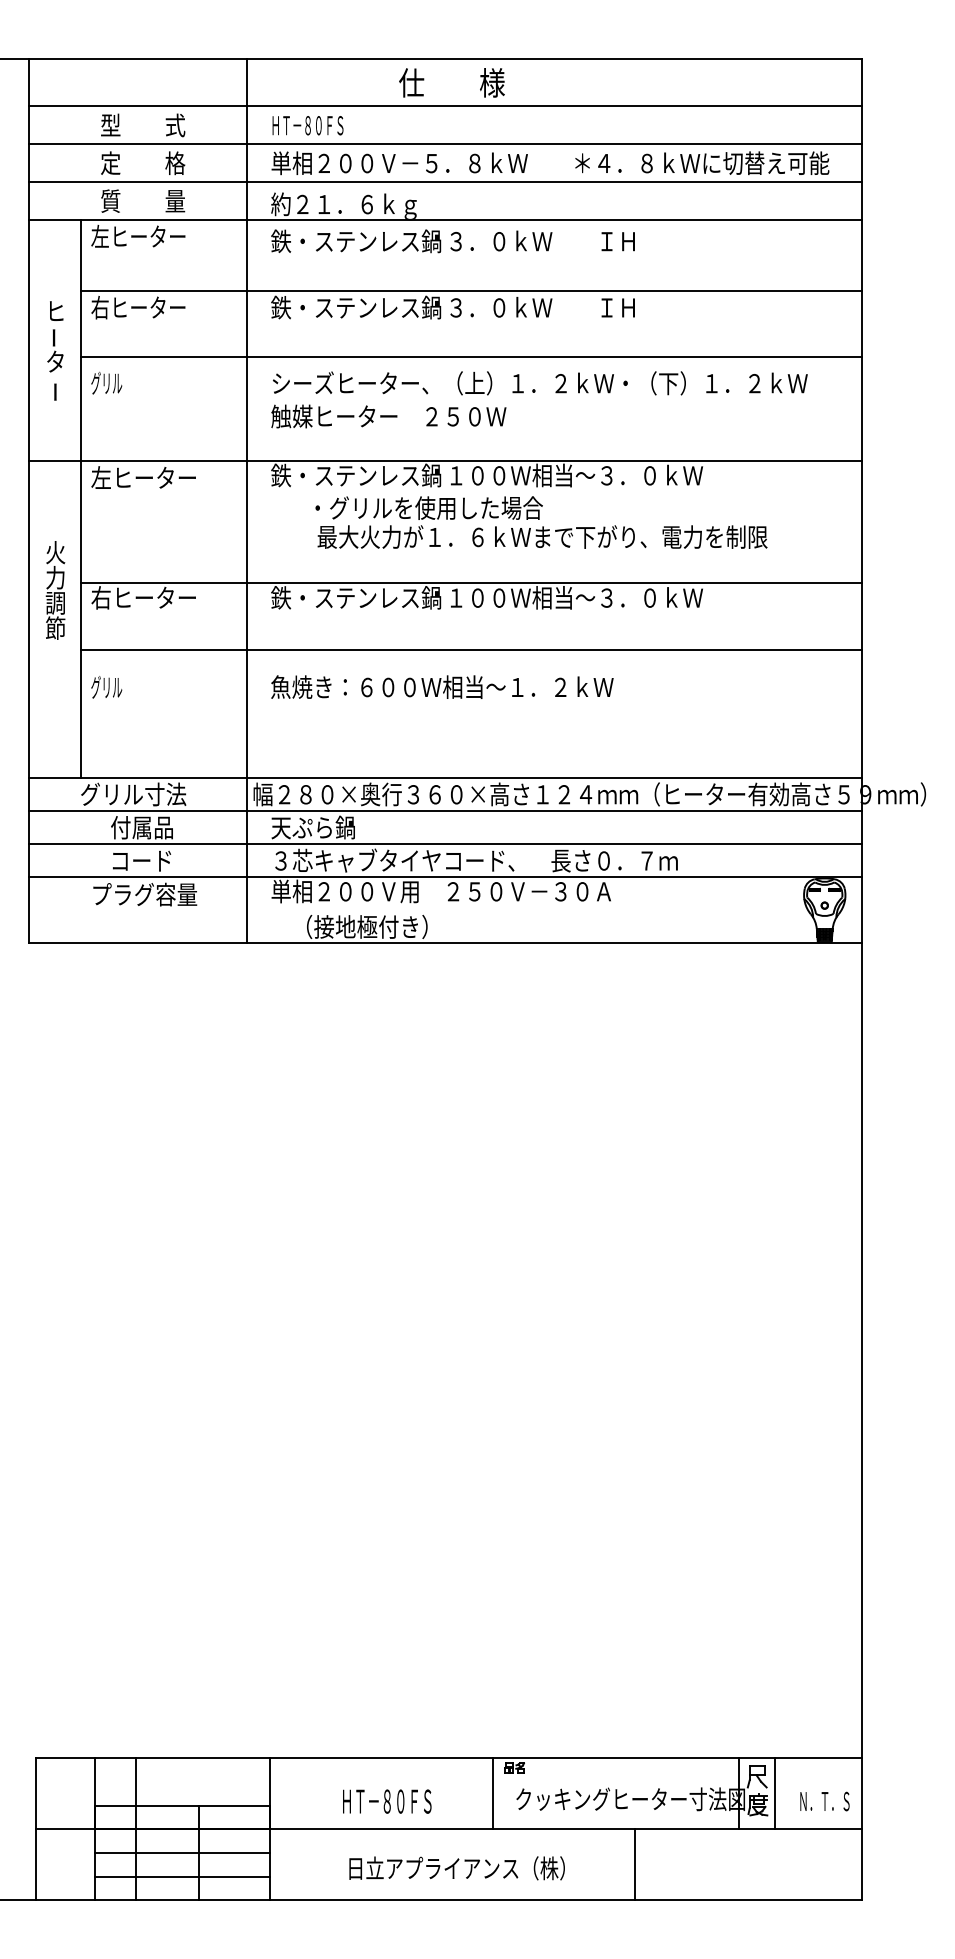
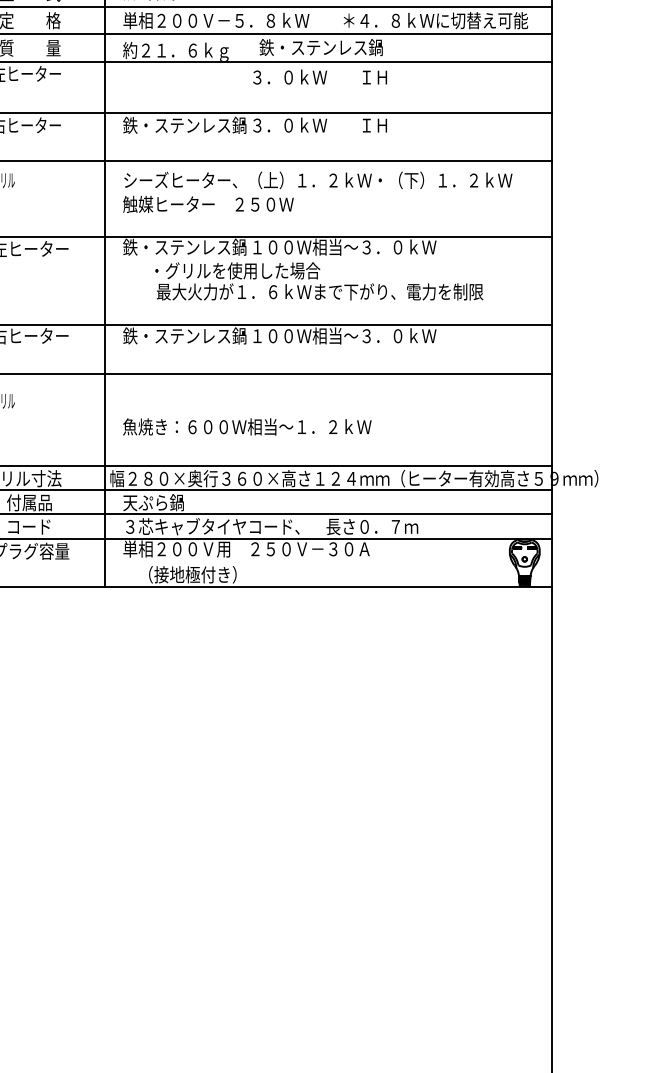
text: (356, 241) -> (321, 47), moved
text: (442, 686) -> (247, 426), moved

